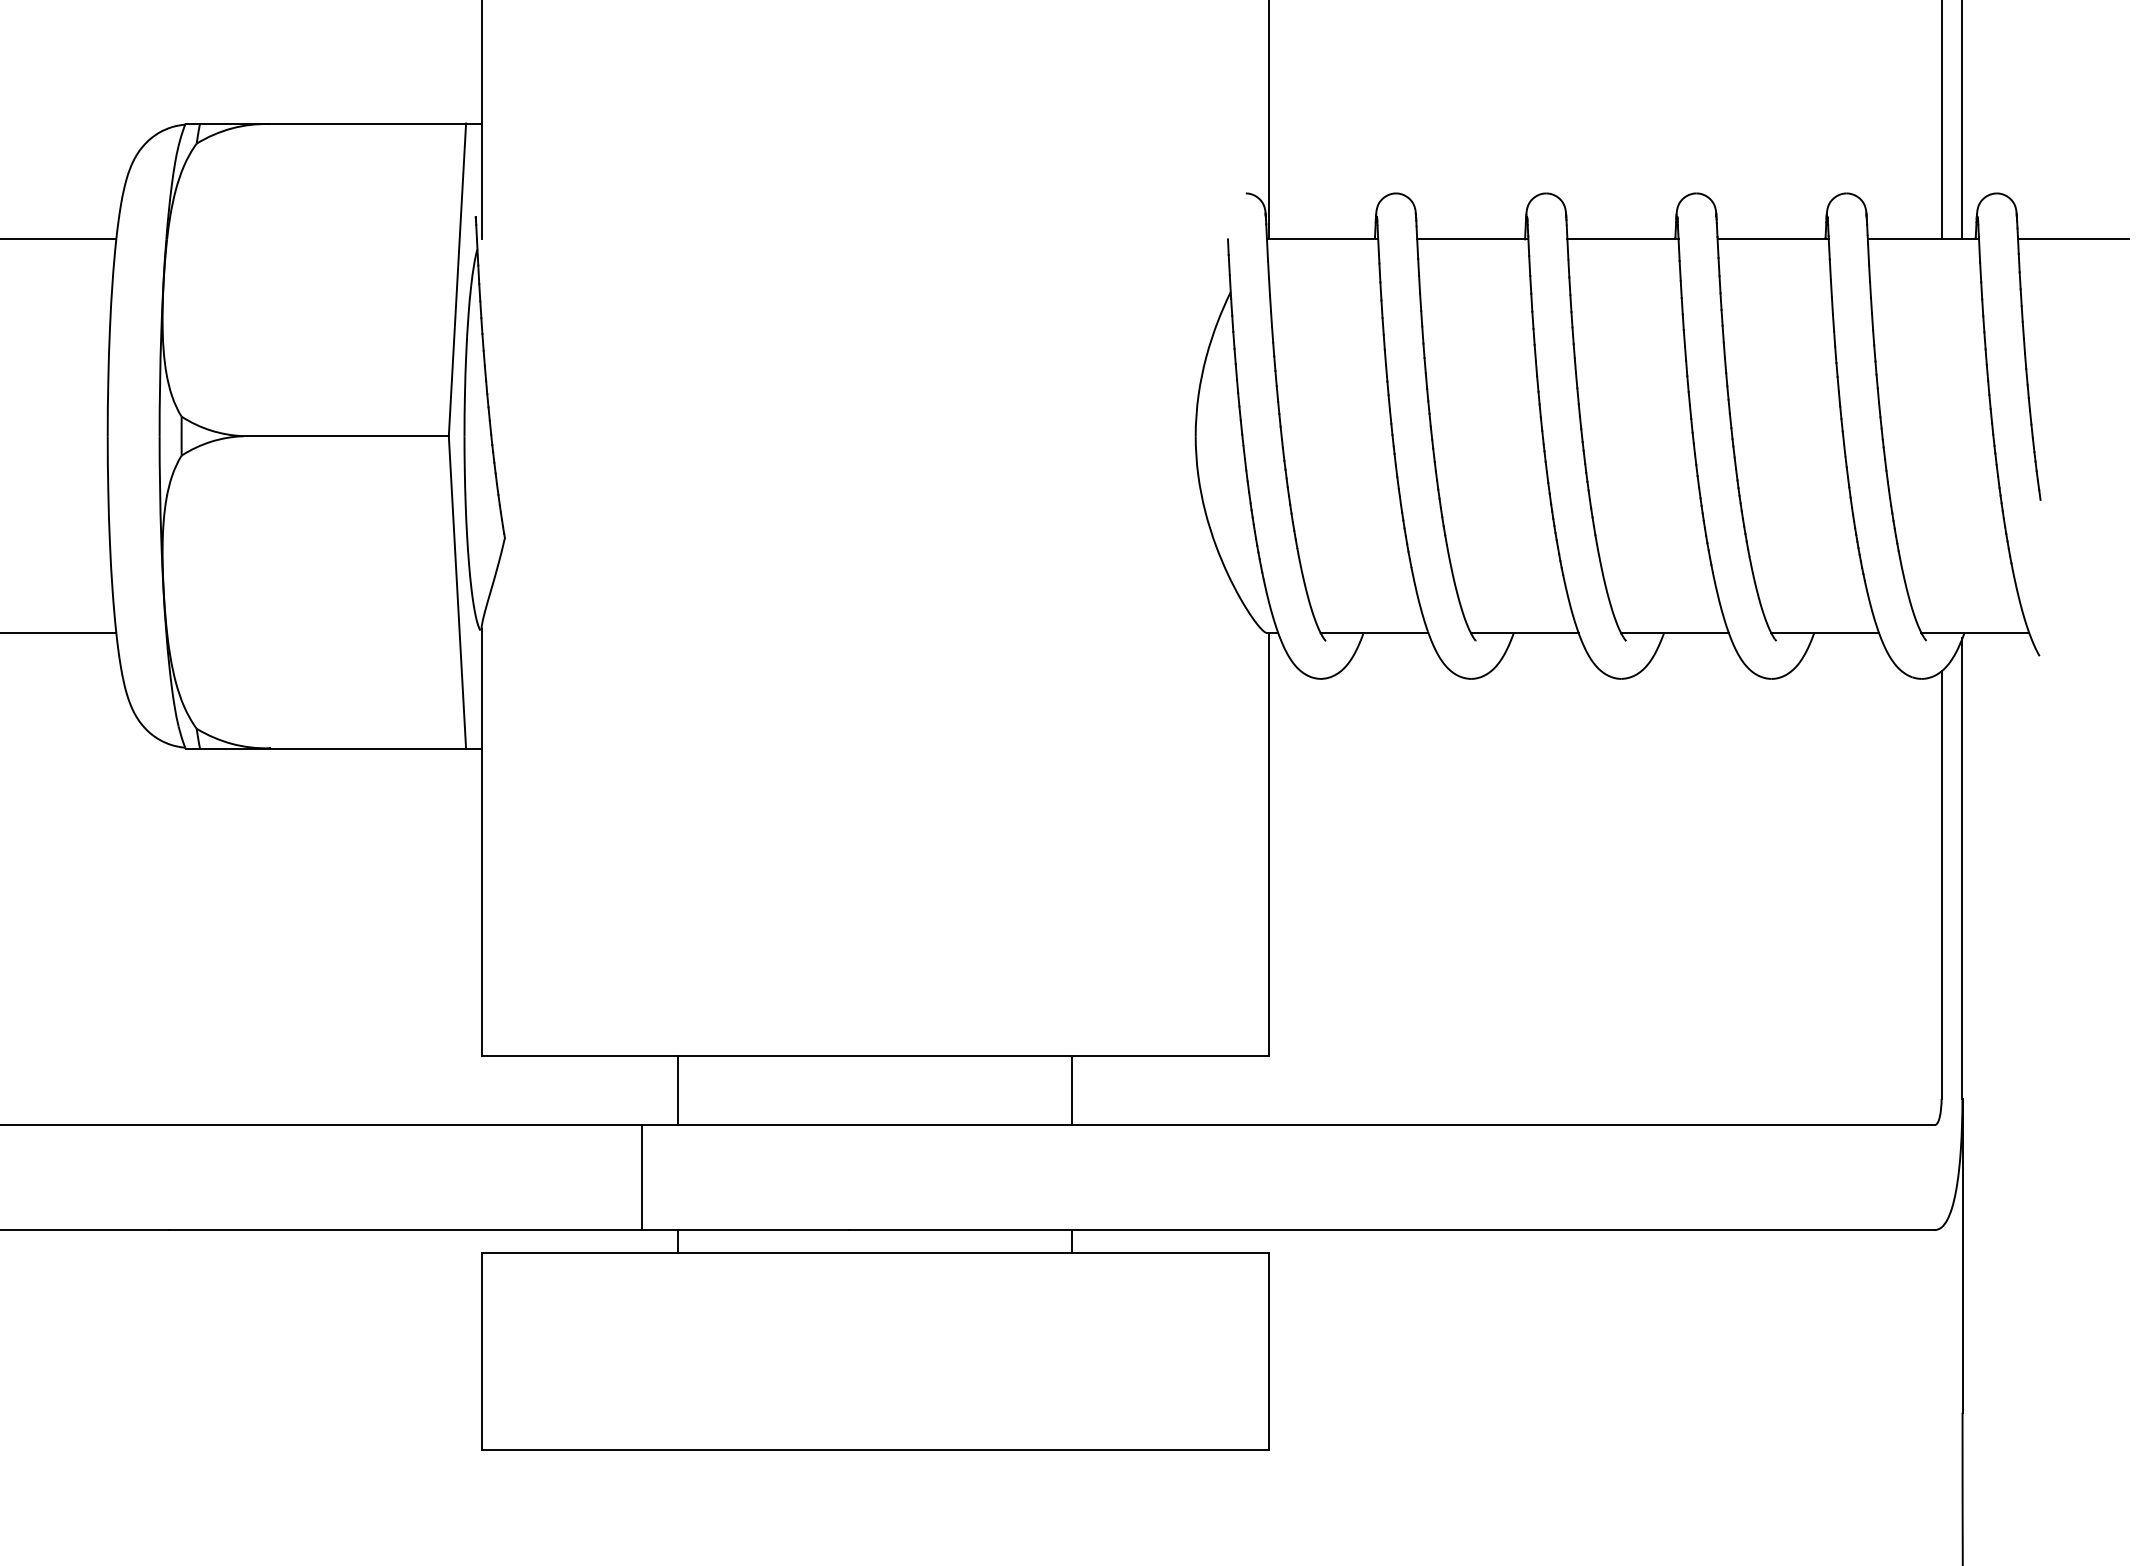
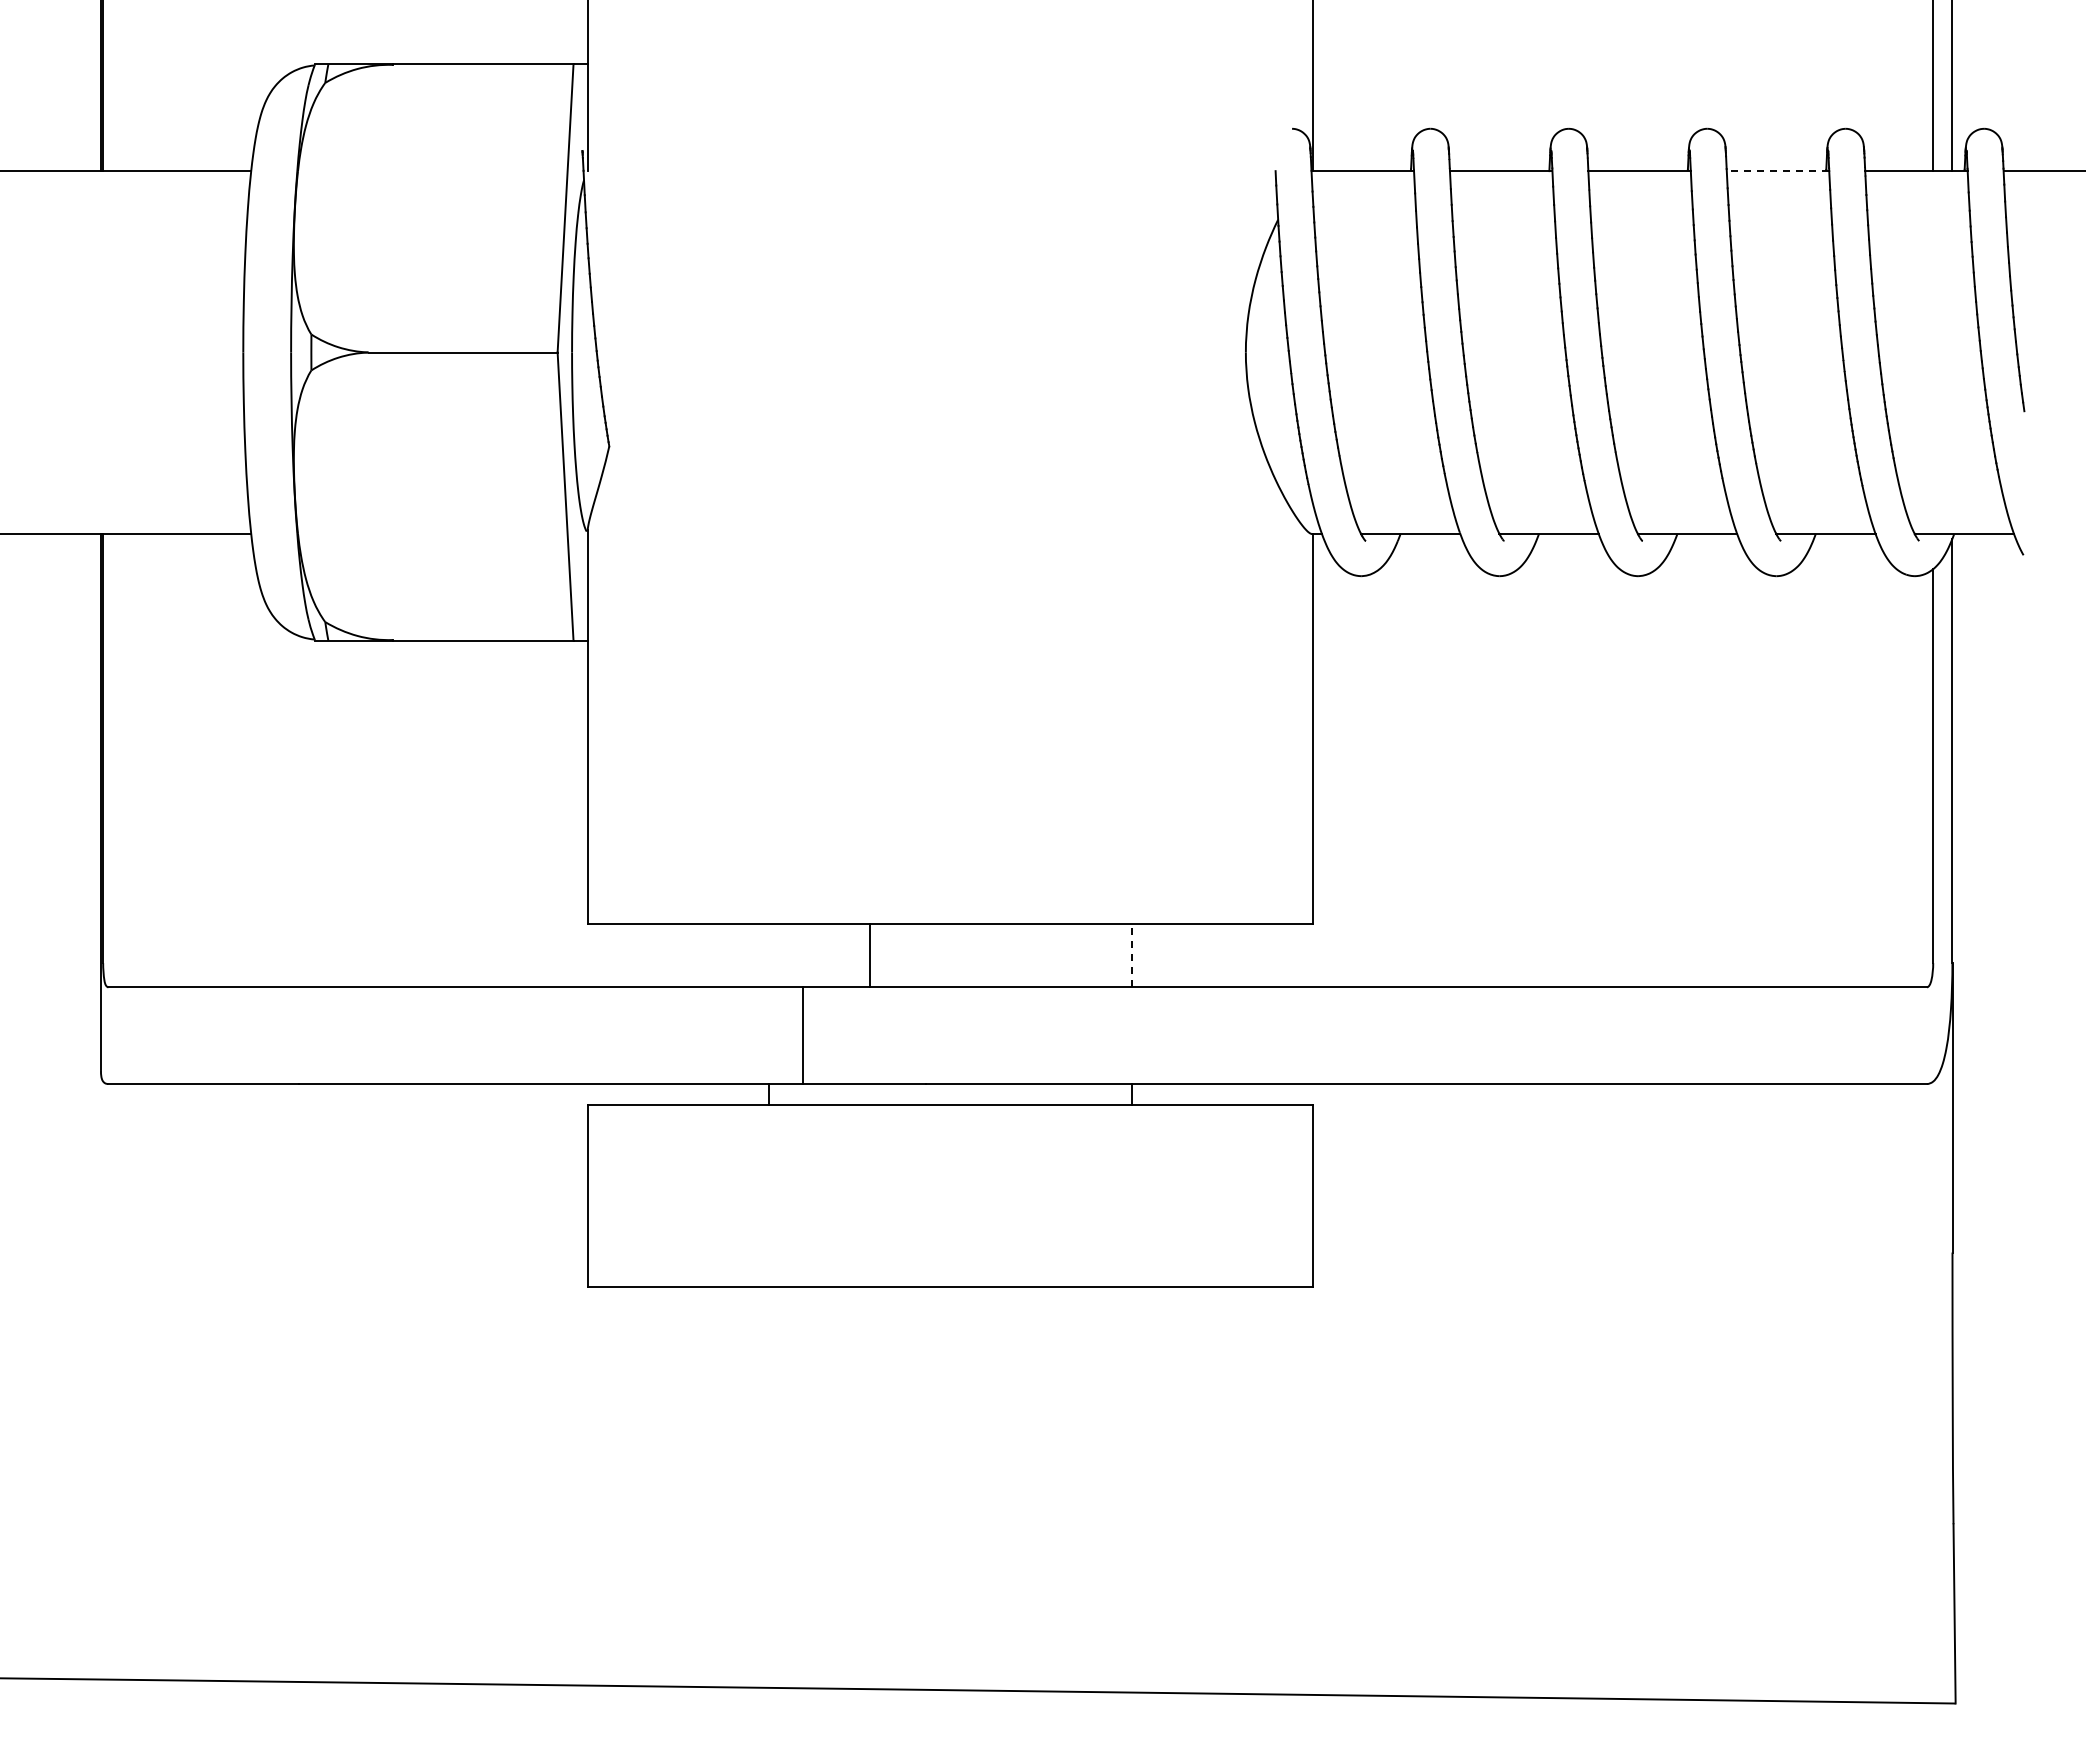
line: (1772, 239) -> (1777, 171), solid -> dashed
line: (678, 1090) -> (870, 955), moved
line: (1071, 1090) -> (1131, 955), solid -> dashed
line: (641, 1177) -> (802, 1035), moved

